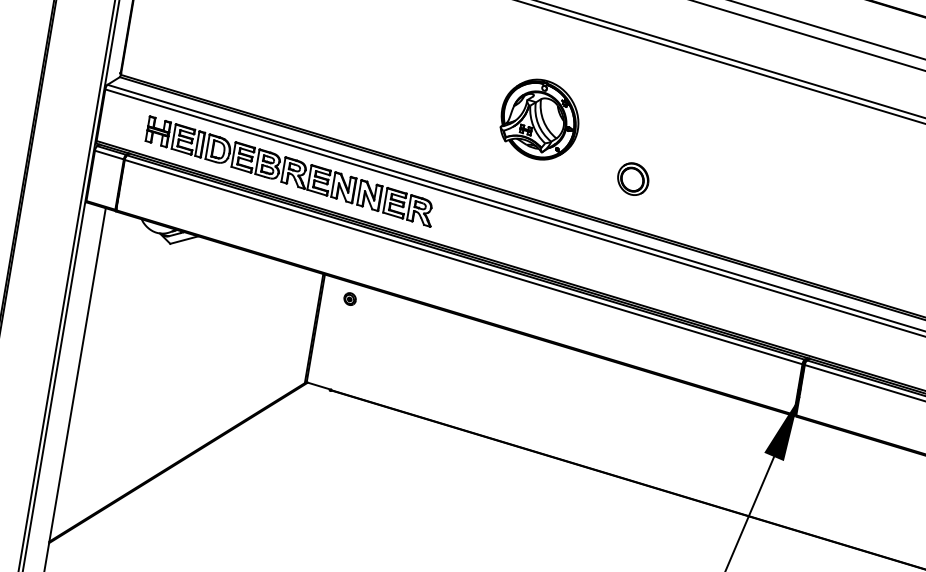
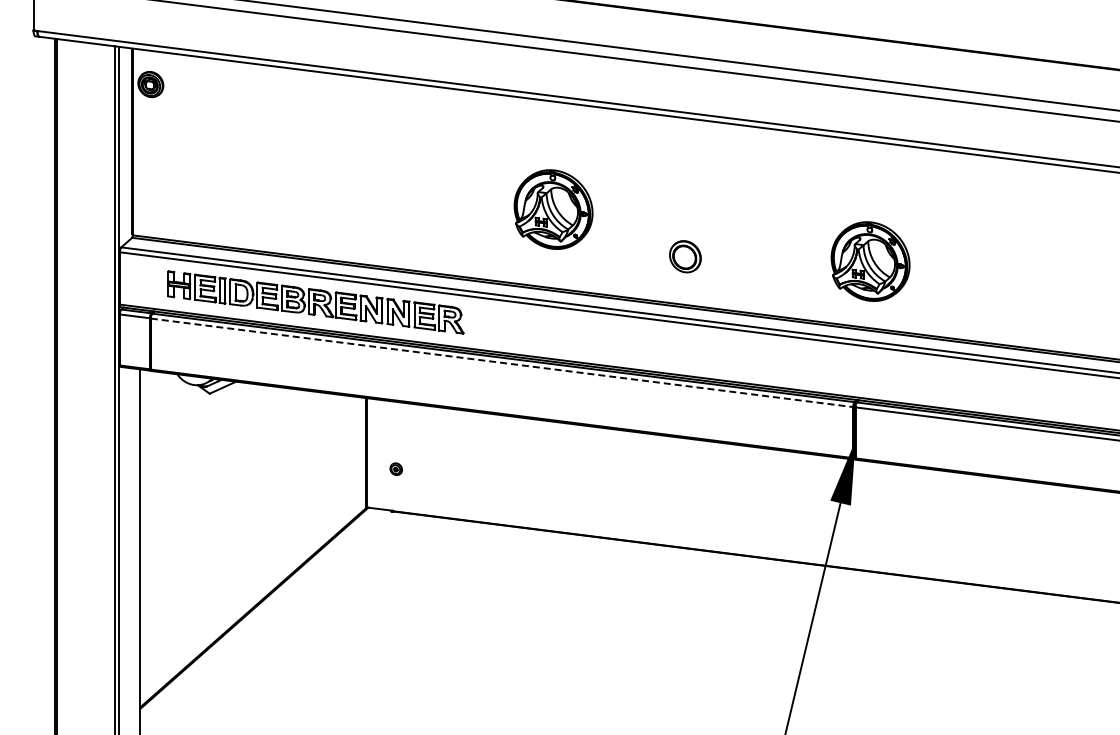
part: (633, 178) -> (685, 256), moved
part: (843, 223) -> (870, 261), added
line: (464, 261) -> (502, 362), solid -> dashed
part: (349, 298) -> (395, 468), moved

